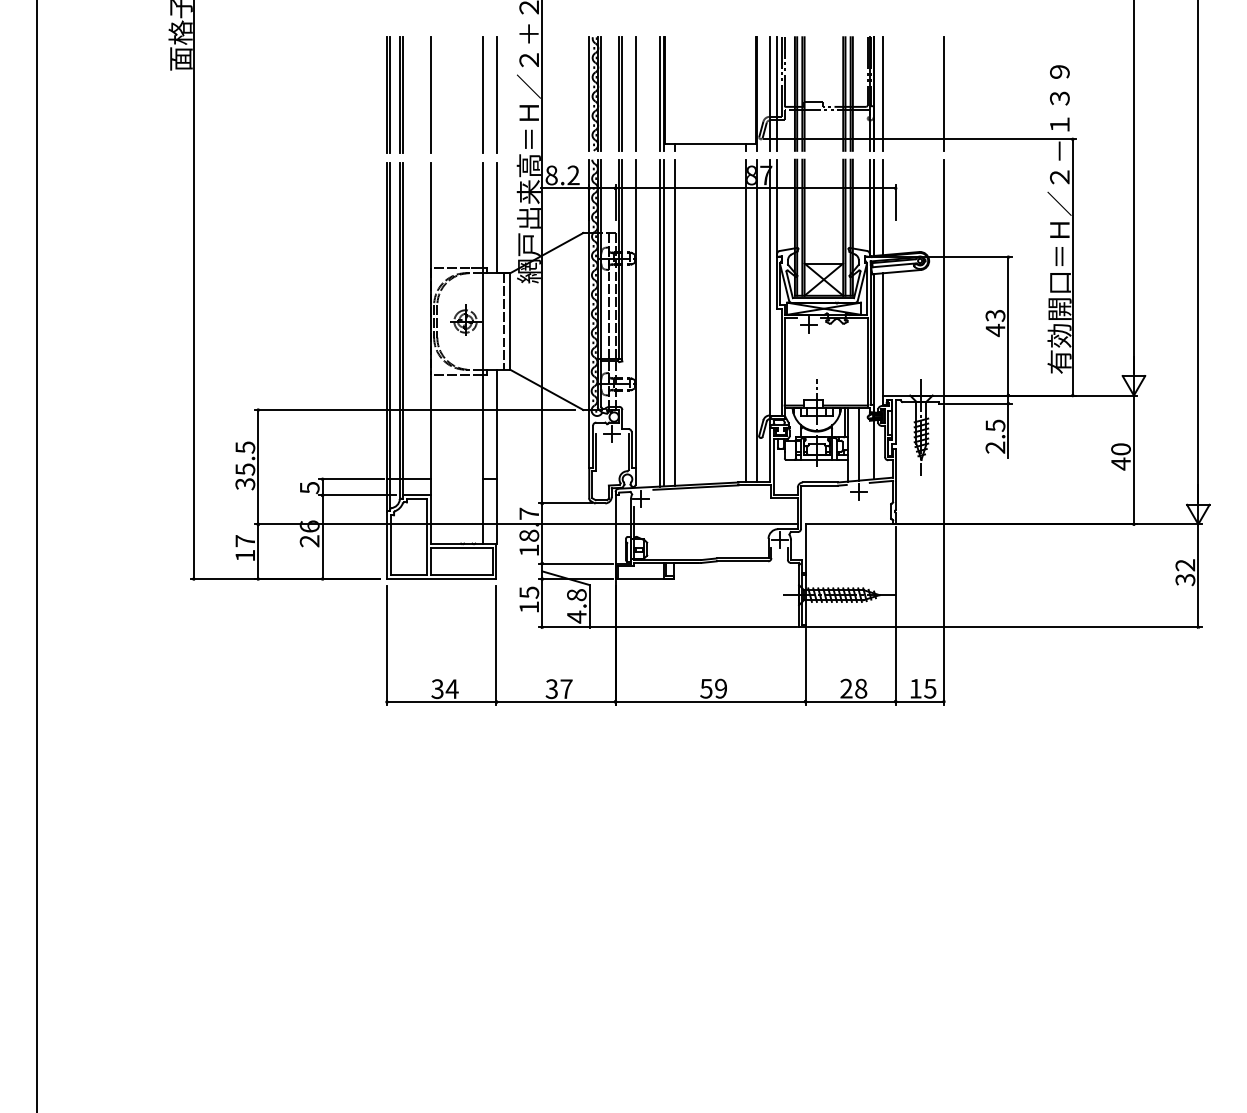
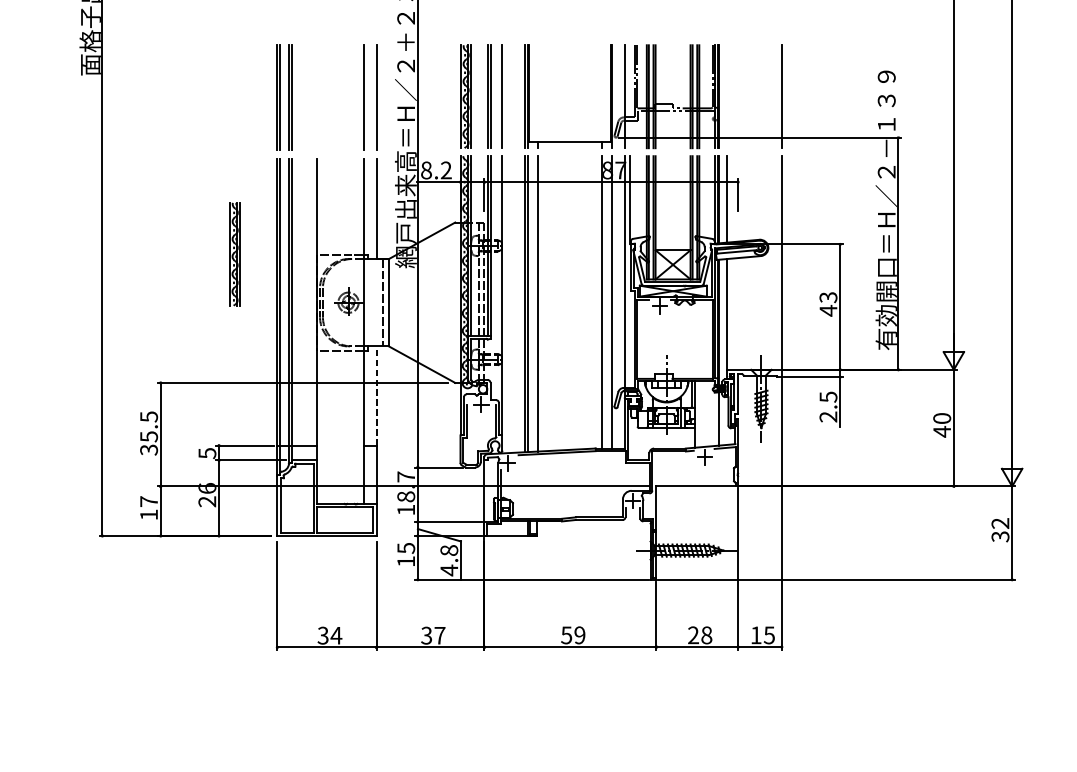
line: (776, 93) -> (630, 96), removed
line: (883, 93) -> (727, 96), removed
line: (430, 94) -> (316, 97), removed
part: (339, 267) -> (234, 253), added
line: (496, 424) -> (376, 396), solid -> dashed
line: (859, 444) -> (705, 414), removed

